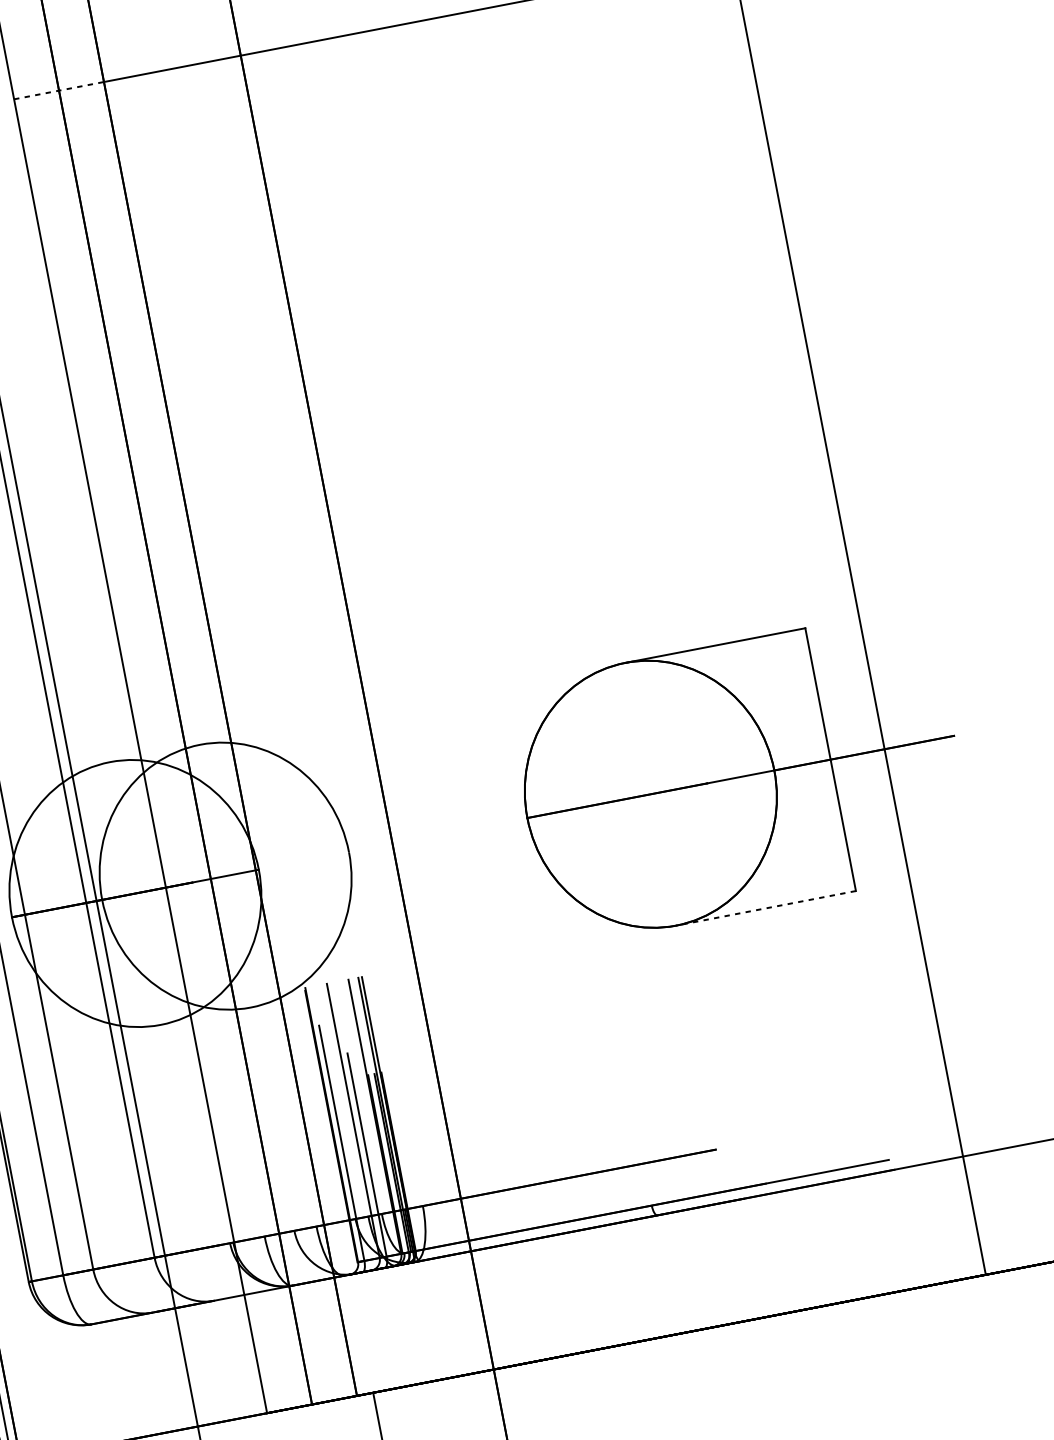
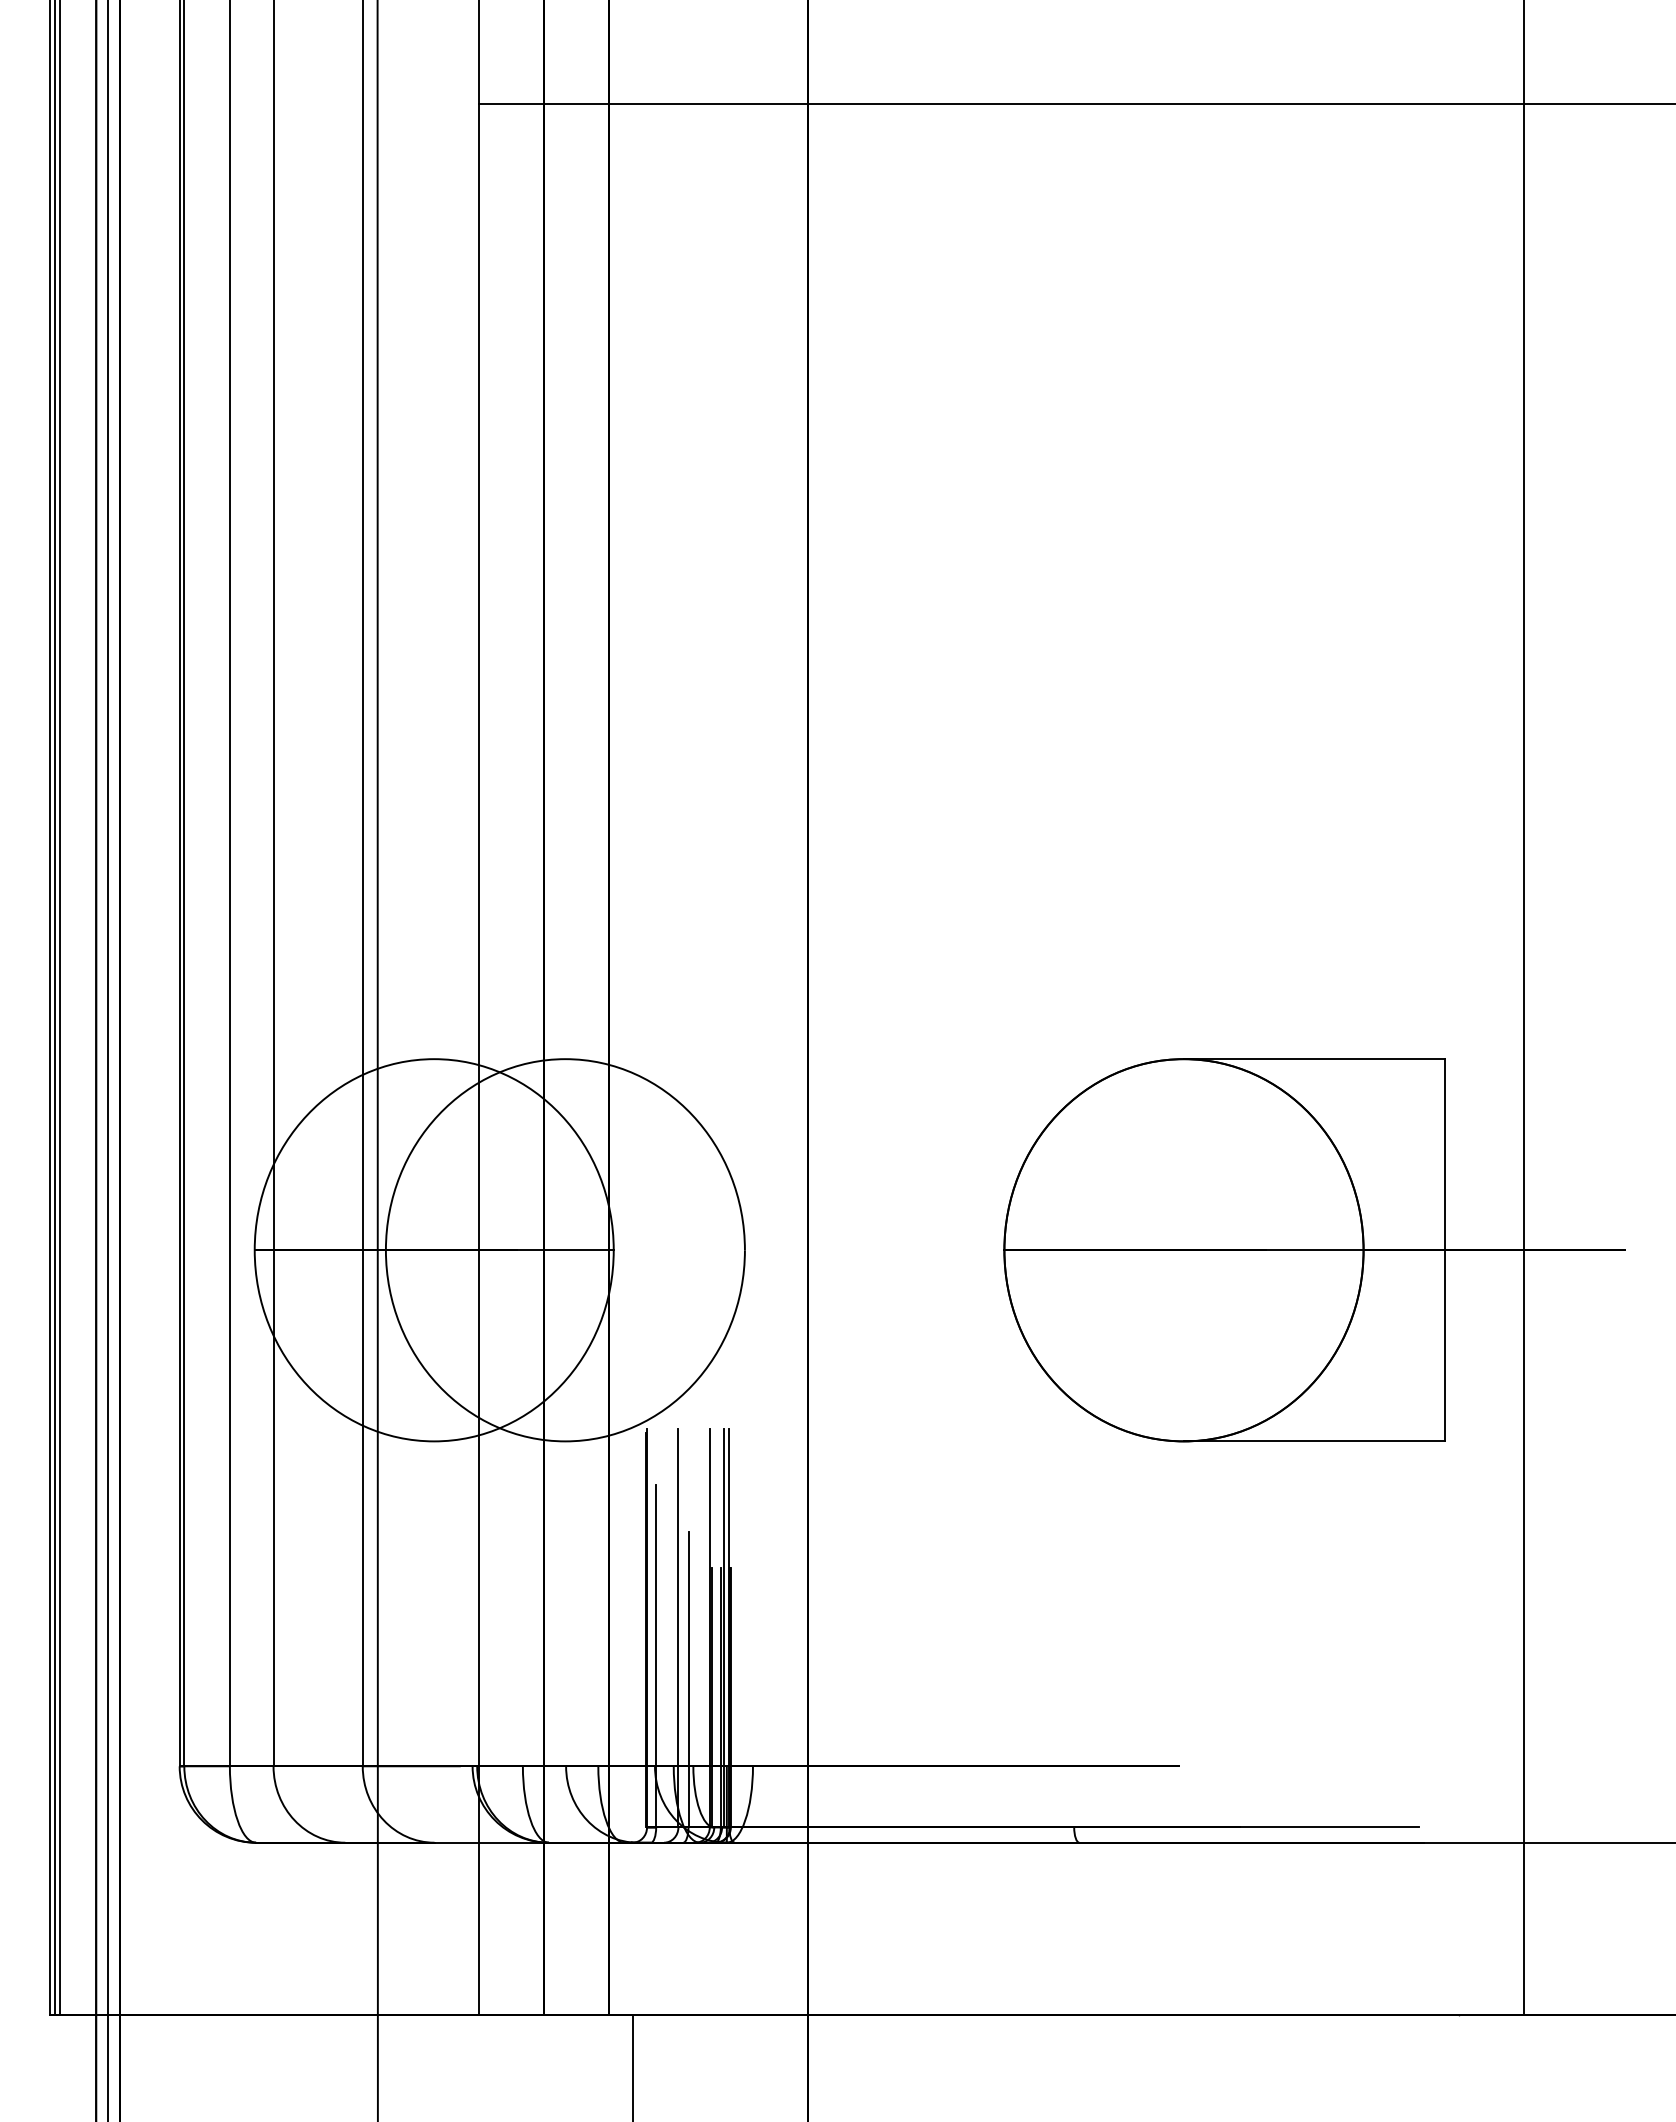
line: (59, 90) -> (544, 103), dashed -> solid
line: (765, 908) -> (1314, 1441), dashed -> solid

